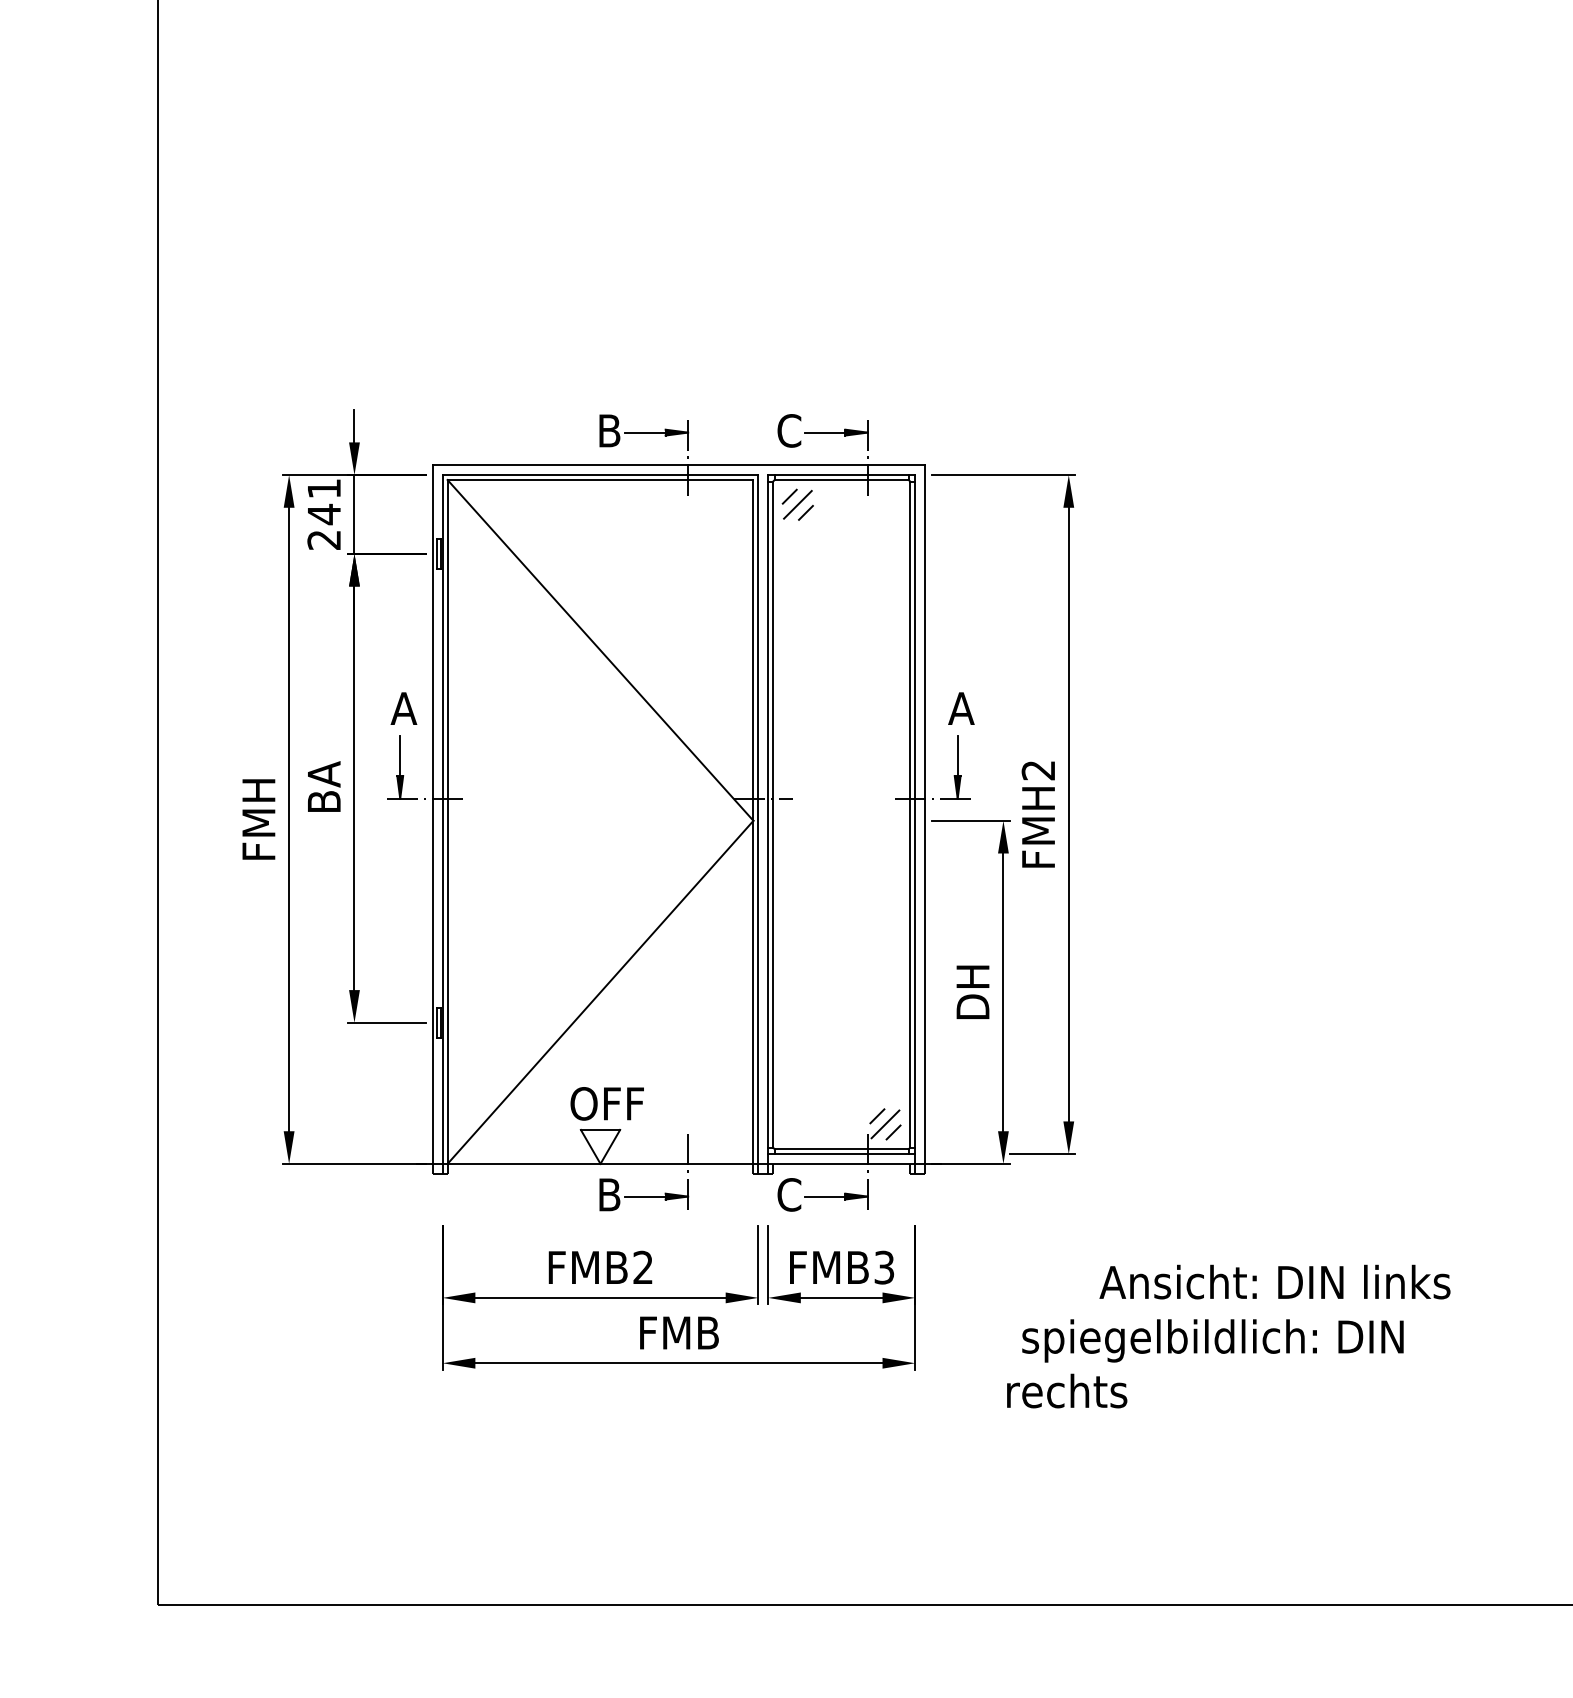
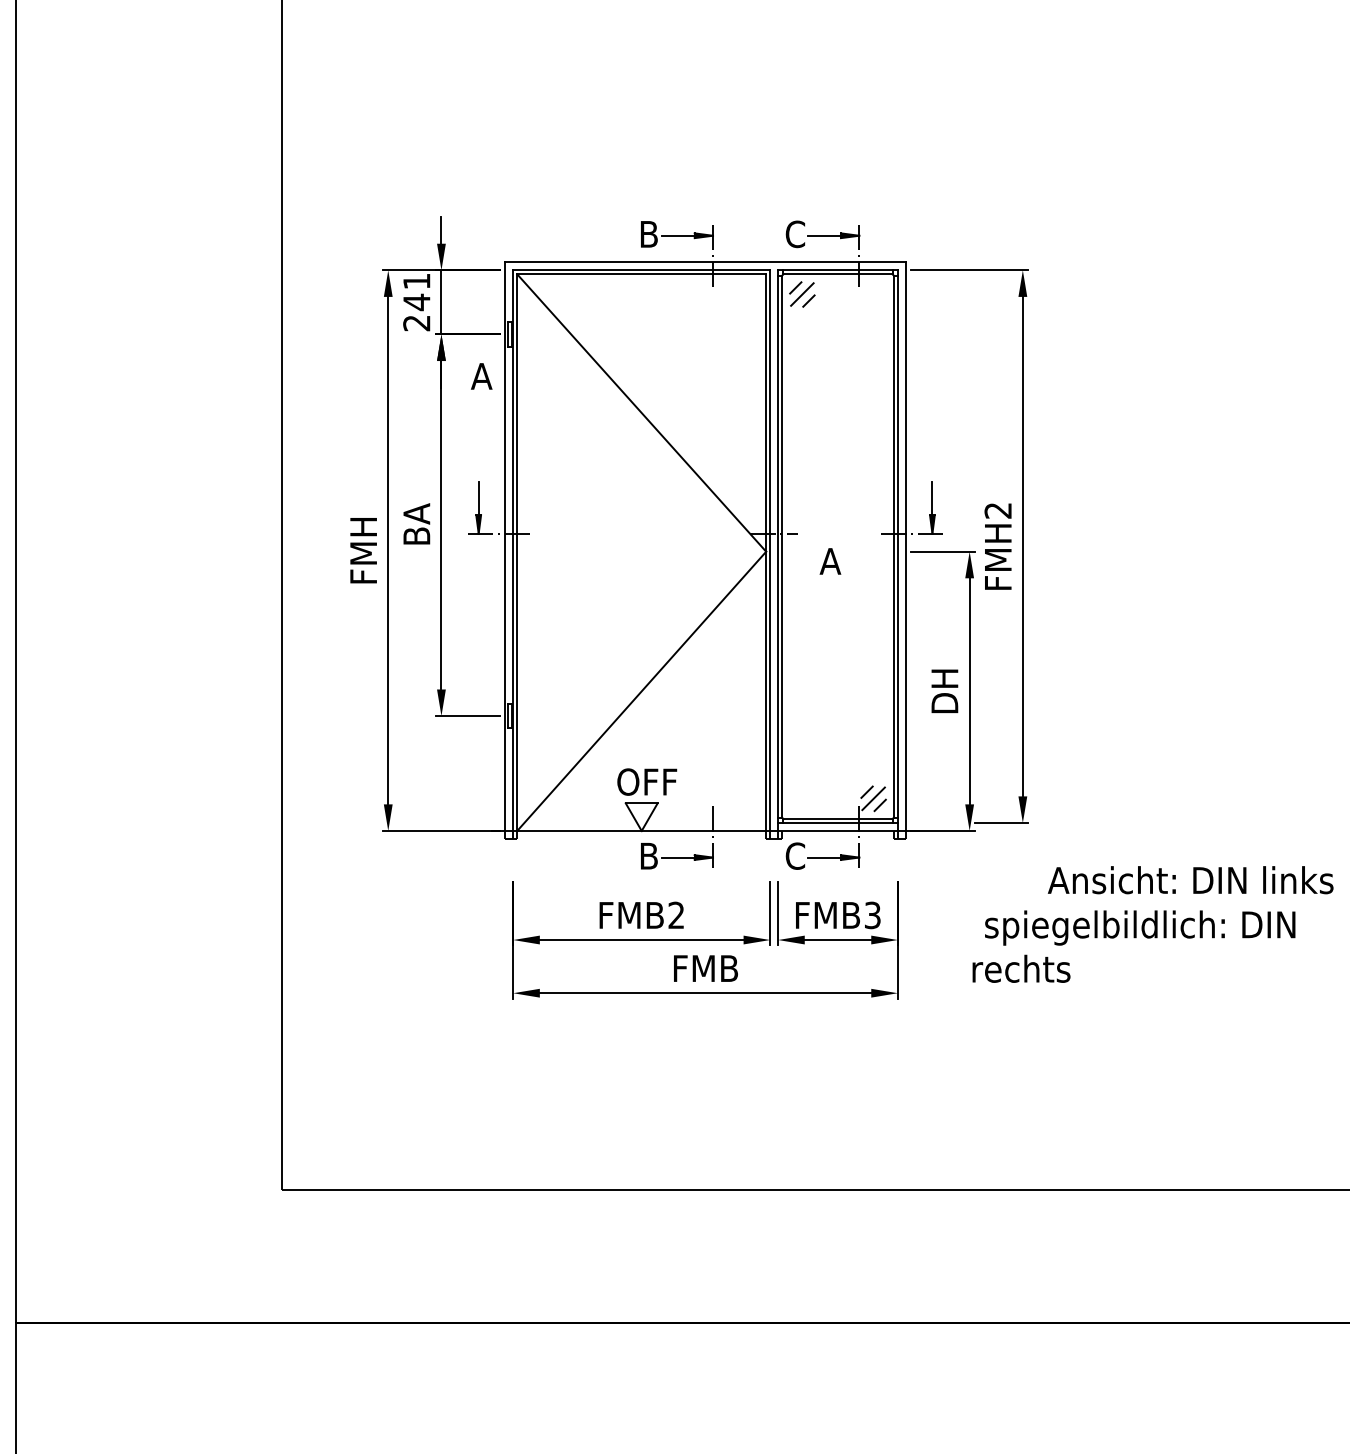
text: (403, 708) -> (481, 376), moved
text: (961, 708) -> (830, 561), moved
text: (1228, 1336) -> (1152, 924), moved

